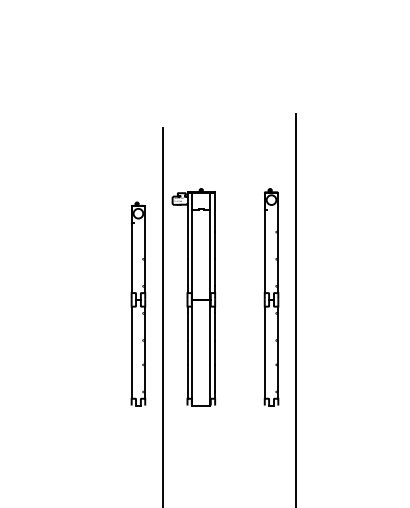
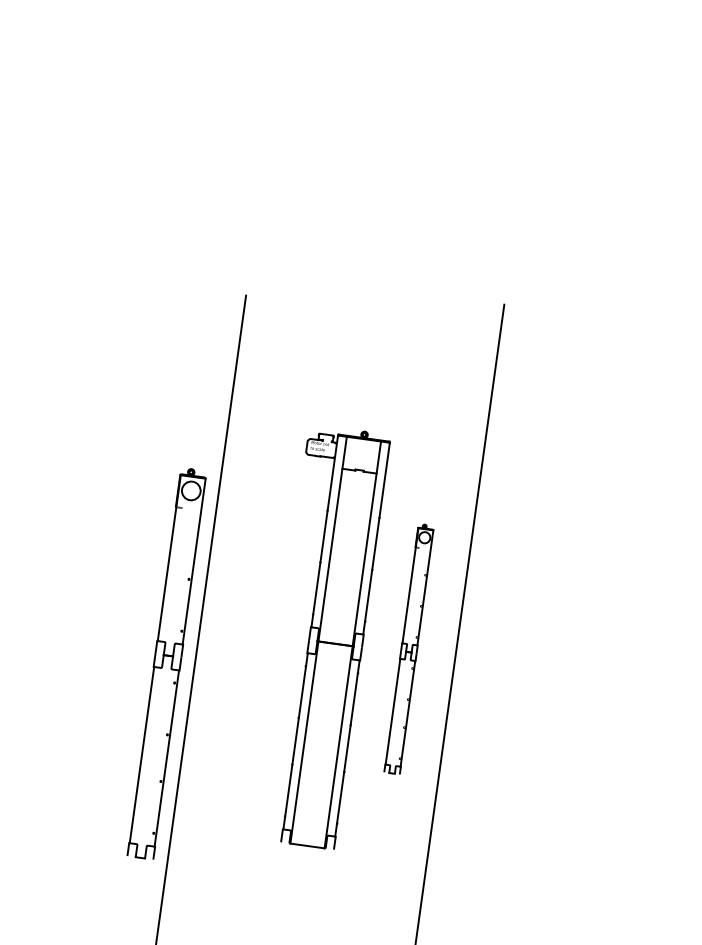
part: (193, 297) -> (321, 637), moved
part: (271, 297) -> (409, 649), size x0.6
part: (138, 303) -> (167, 662), moved

